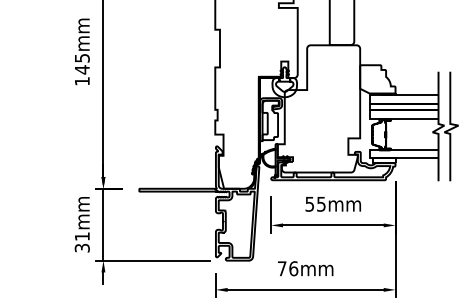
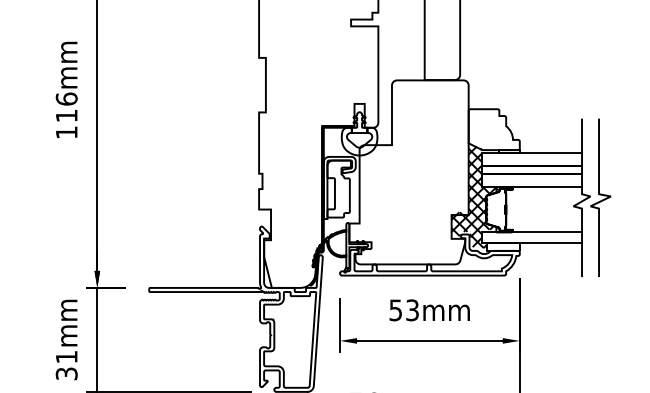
text: (81, 63) -> (65, 106), 145mm -> 116mm
hatch: (364, 124) -> (474, 194), added
text: (321, 203) -> (412, 309), 55mm -> 53mm

